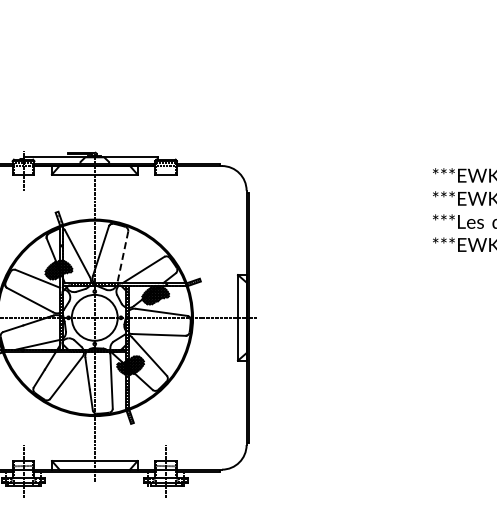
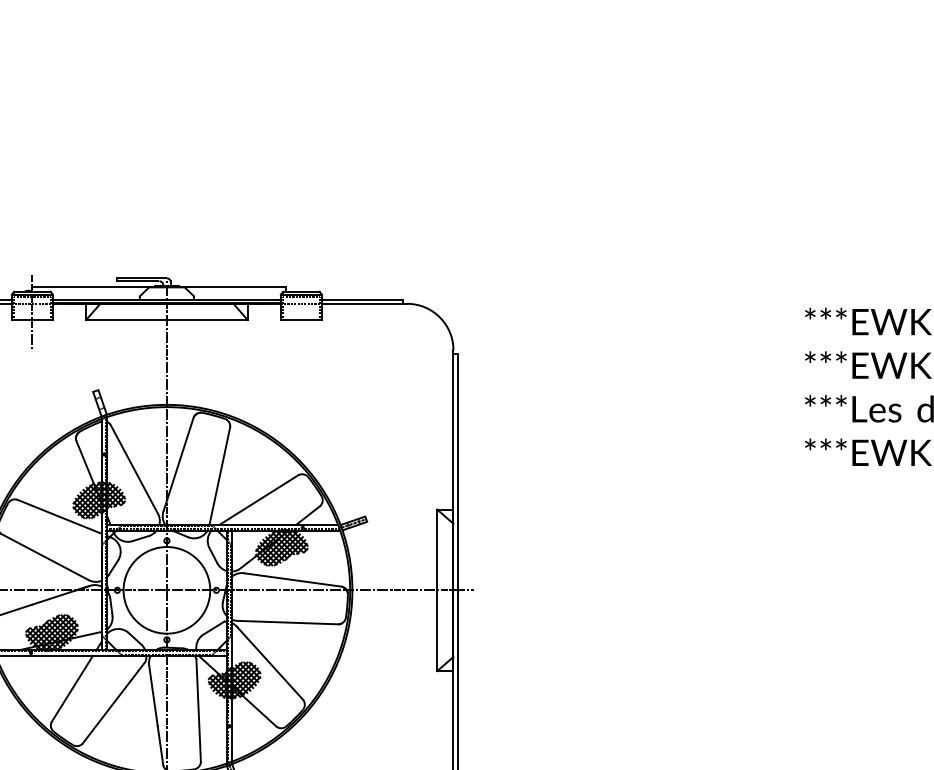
line: (122, 257) -> (219, 476), dashed -> solid
hatch: (33, 340) -> (51, 633), added

